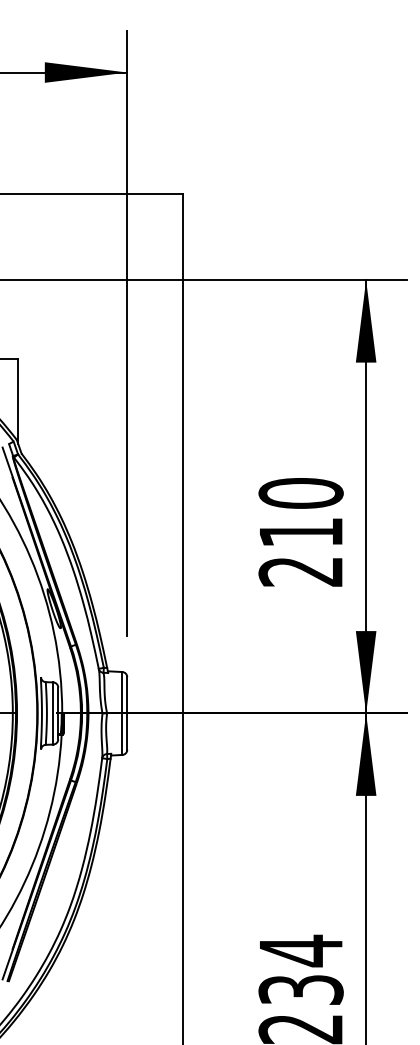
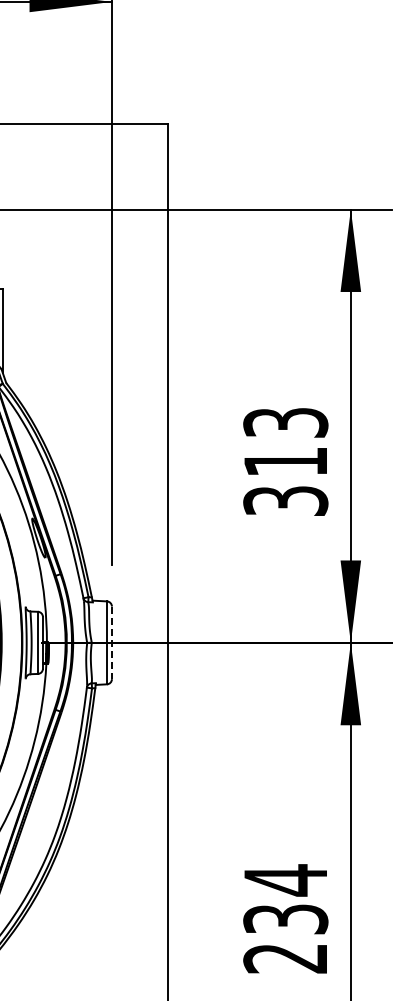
text: (300, 532) -> (285, 461), 210 -> 313
line: (127, 714) -> (112, 643), solid -> dashed

